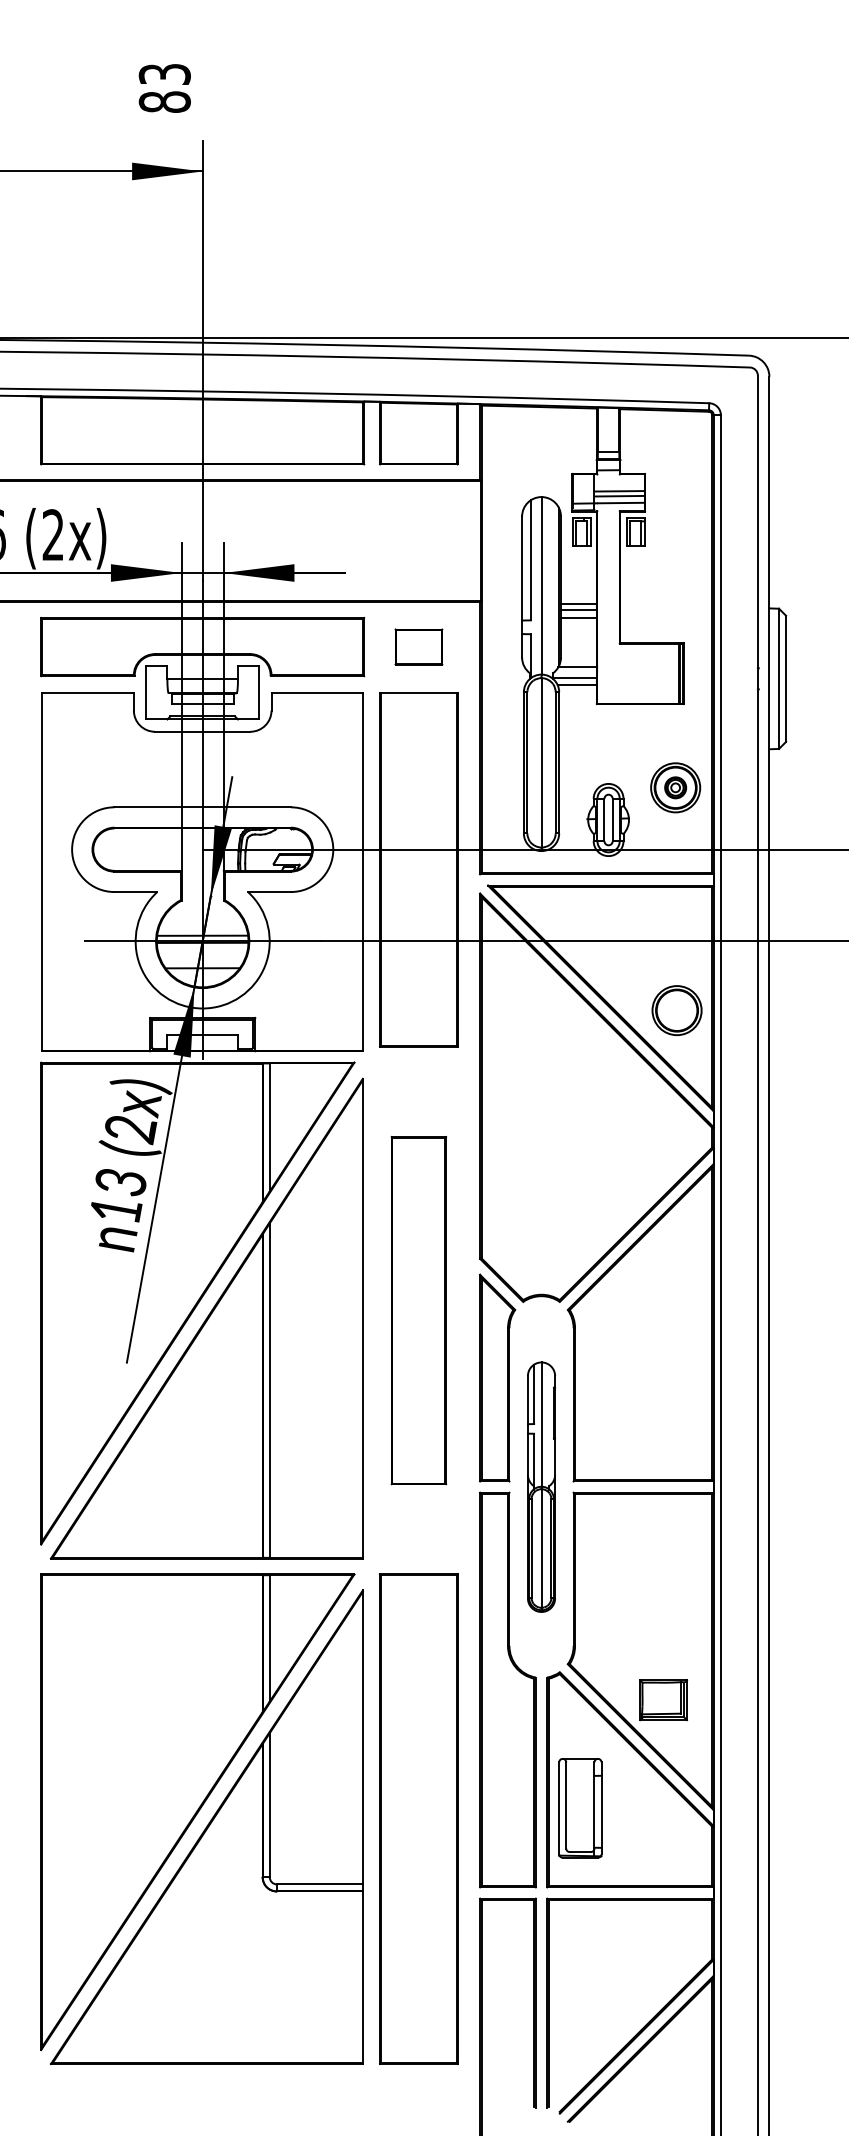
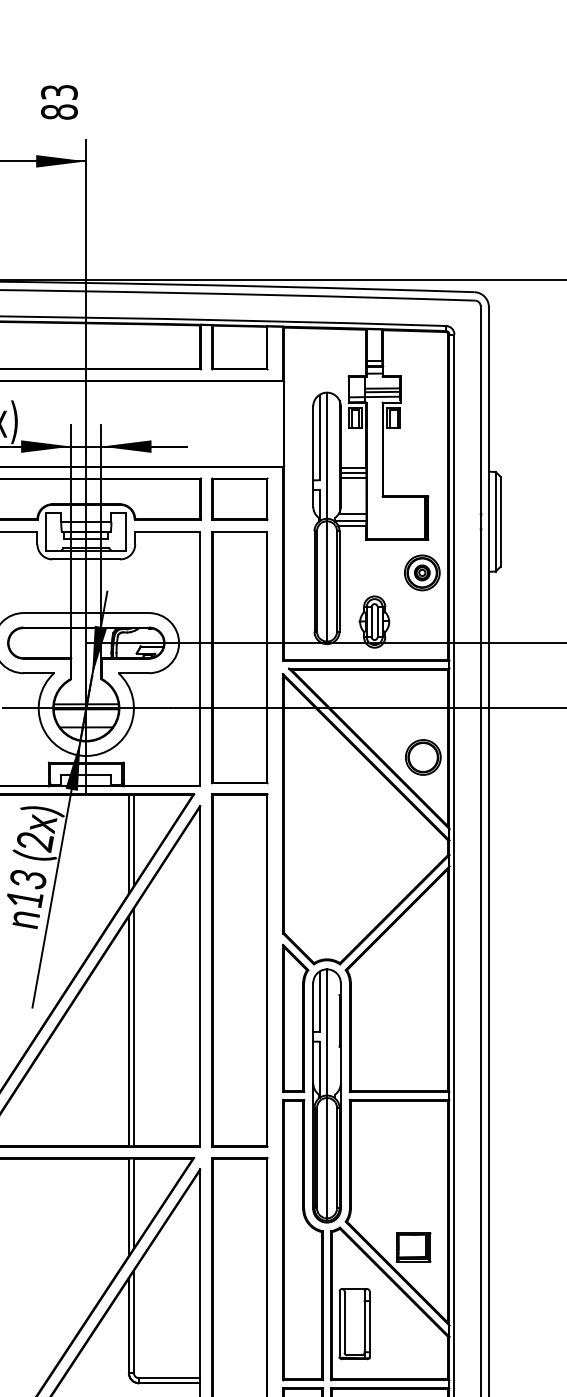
part: (418, 646) -> (239, 498), size x1.67
part: (675, 787) -> (422, 572), moved
part: (418, 1310) -> (239, 970), size x1.43
part: (541, 1487) -> (327, 1096), size x1.43

